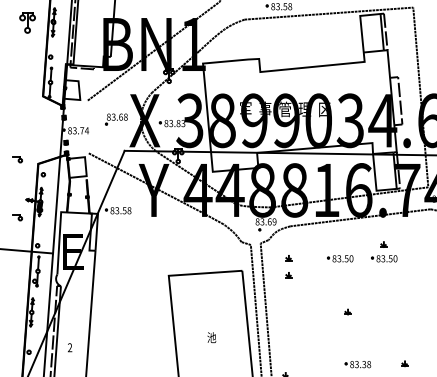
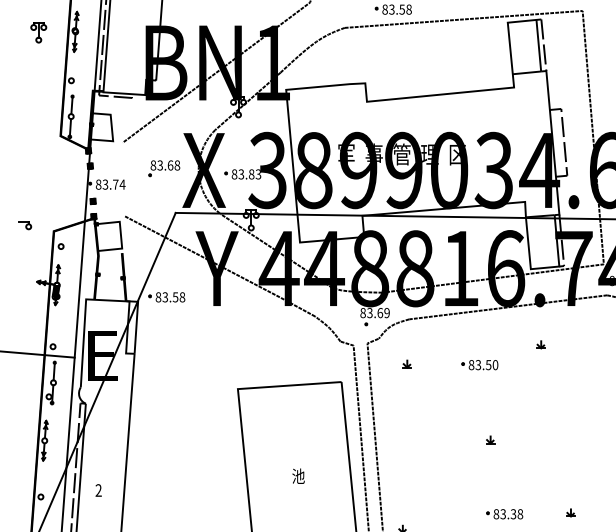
part: (27, 22) -> (38, 31), size x0.71
part: (17, 217) -> (24, 306), removed
part: (384, 258) -> (542, 364), removed
part: (288, 275) -> (406, 388), removed

